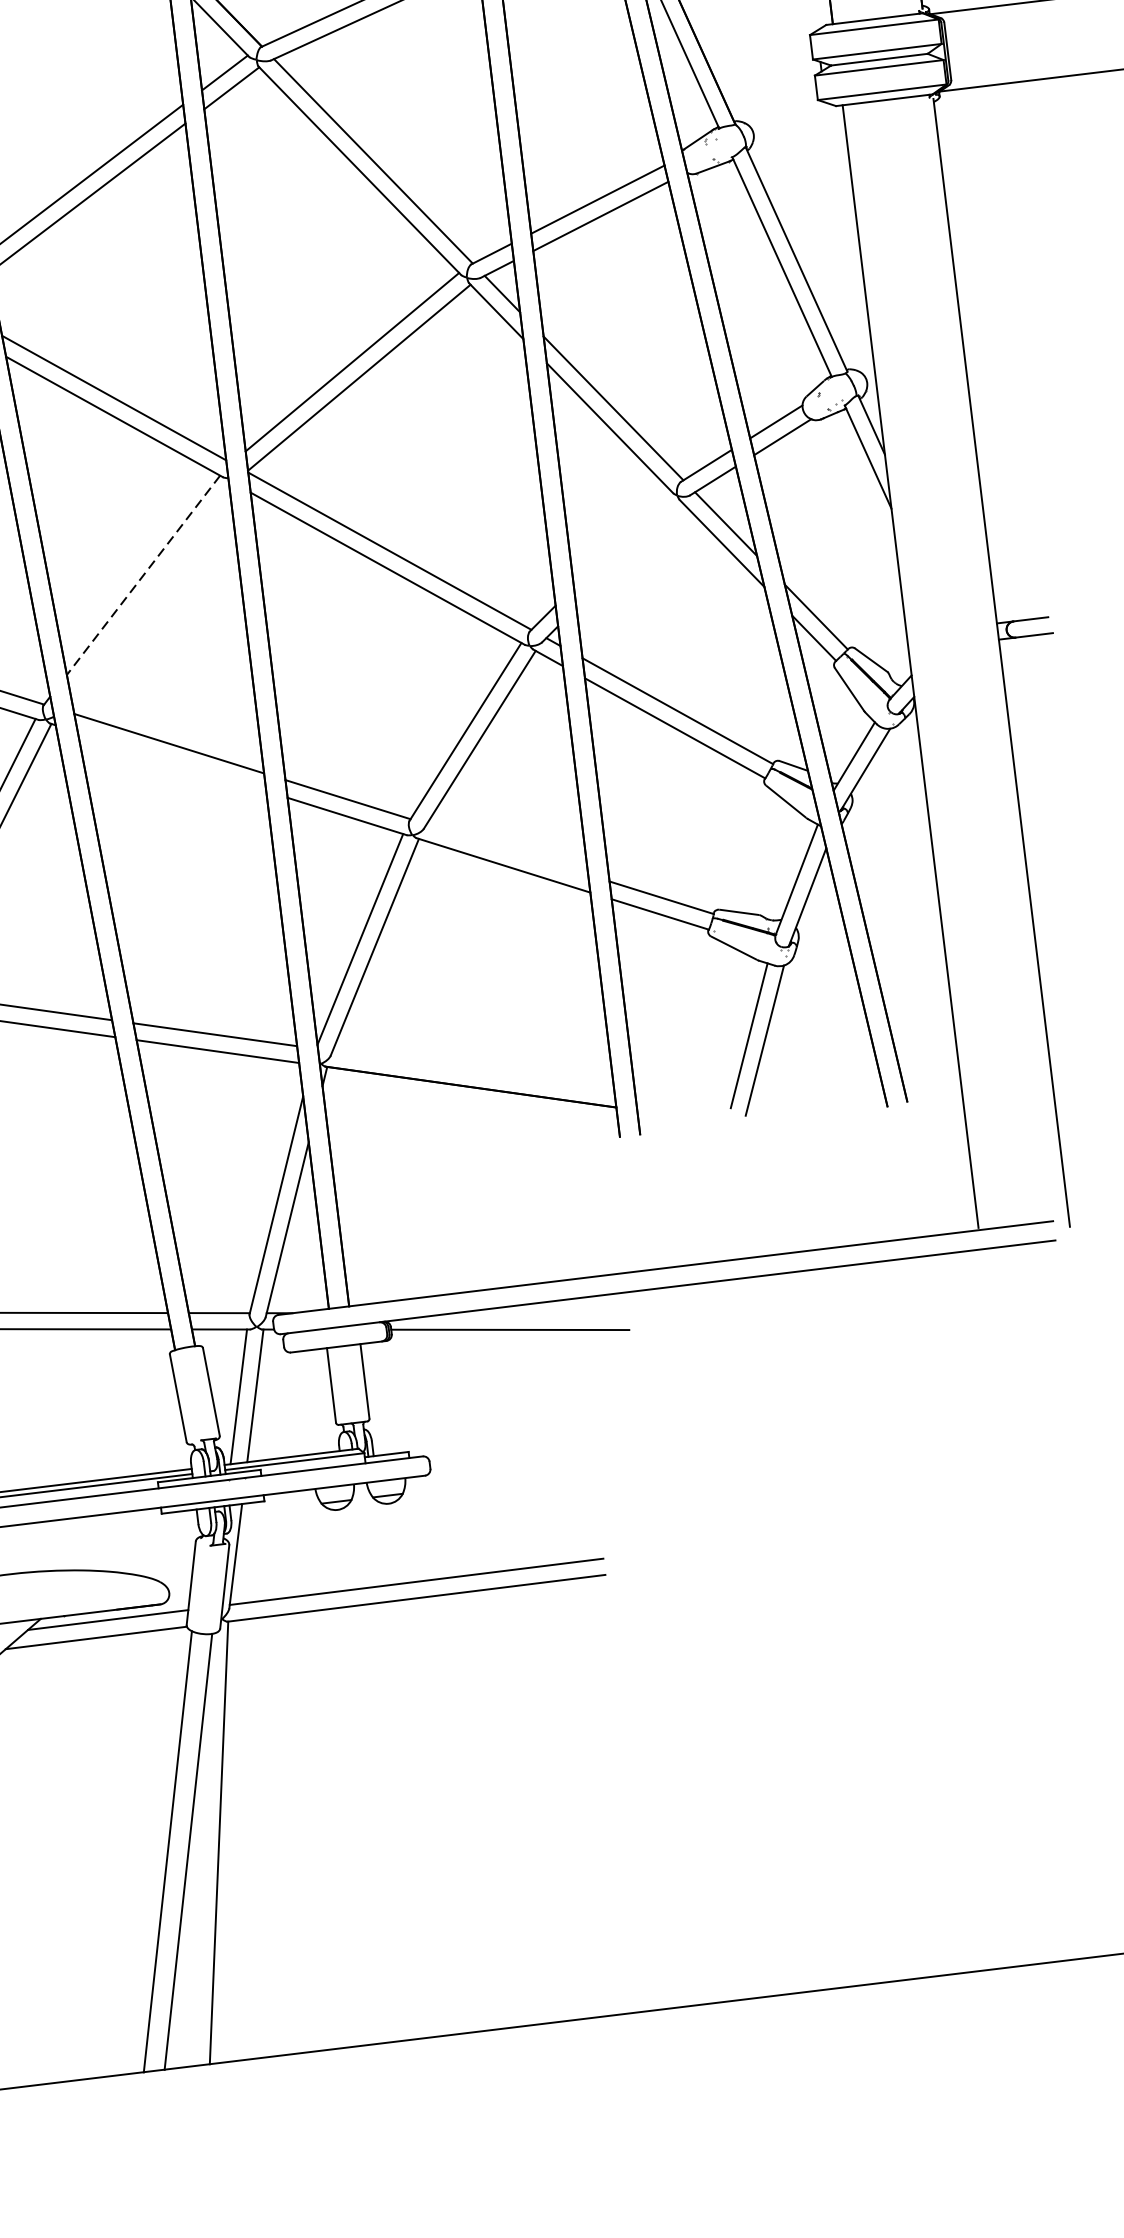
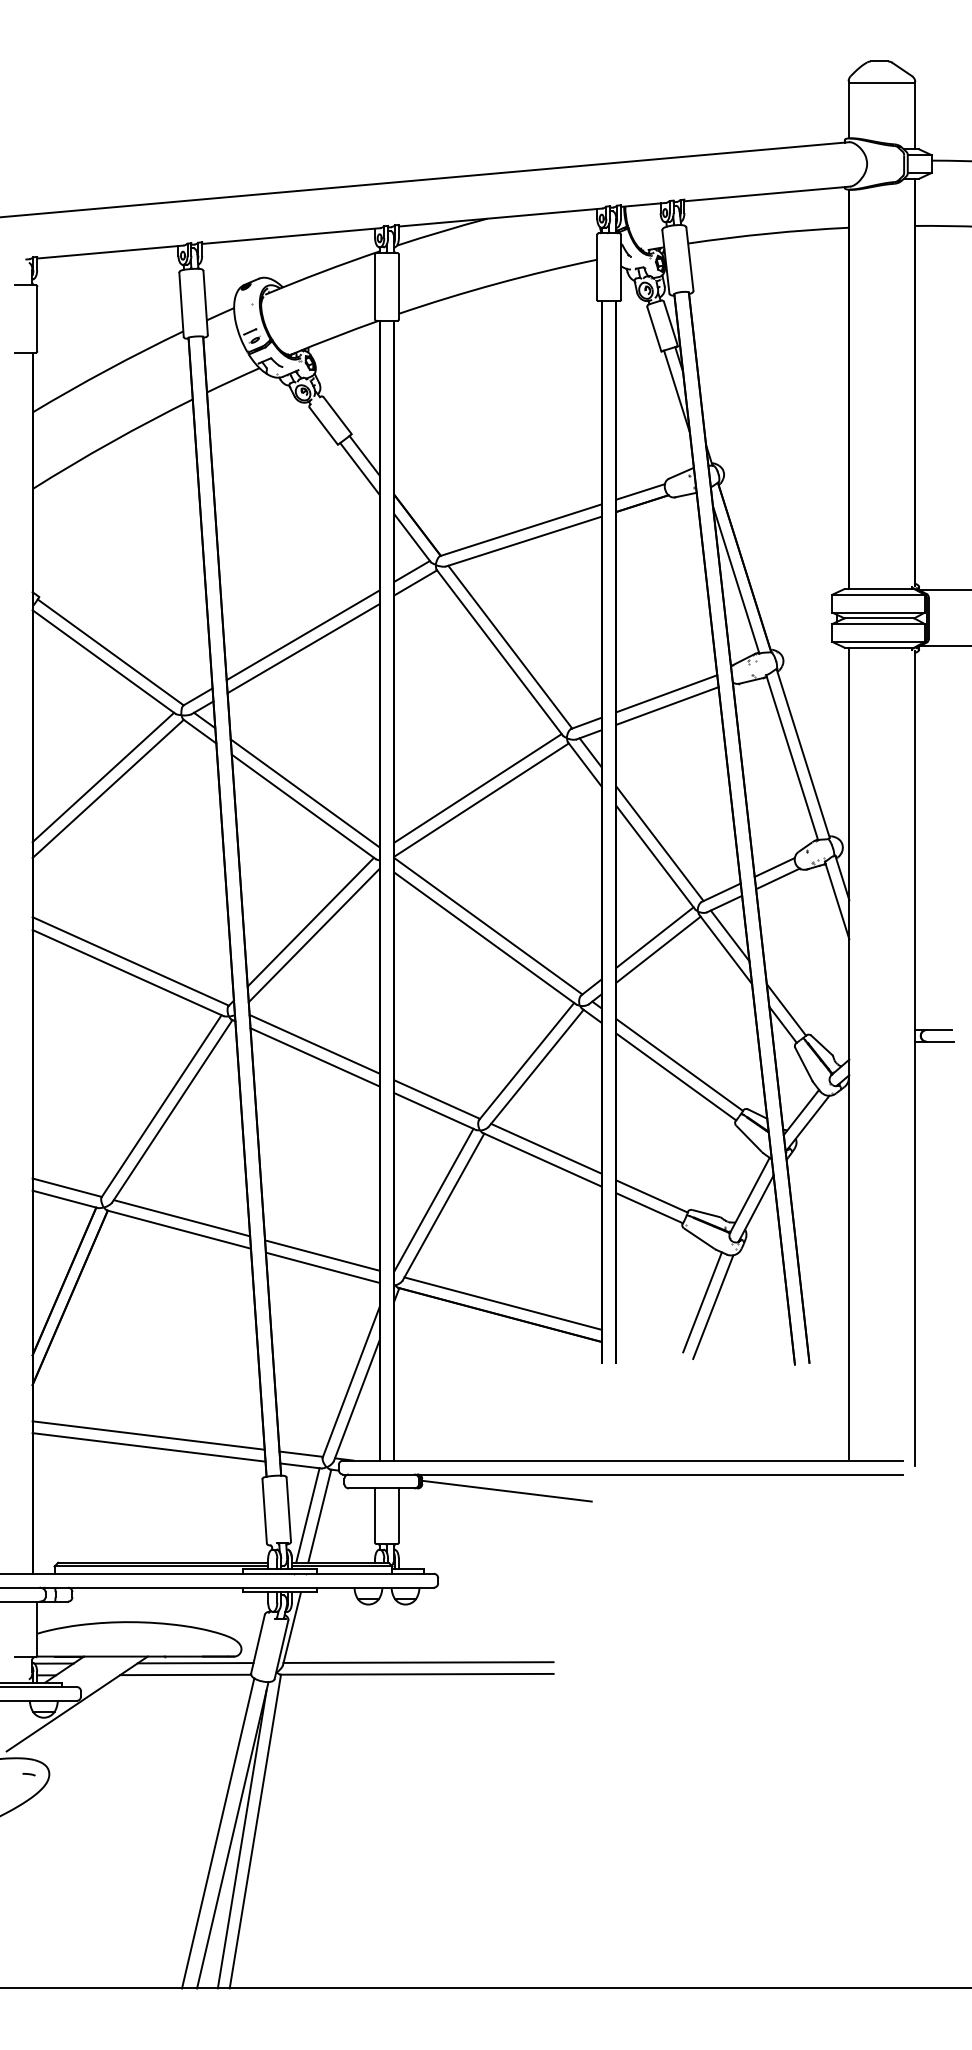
line: (621, 538) -> (654, 937), added
line: (629, 554) -> (658, 949), added
line: (143, 575) -> (310, 922), dashed -> solid
line: (149, 593) -> (313, 935), added
line: (171, 761) -> (314, 1057), added
line: (507, 849) -> (546, 1148), added
line: (472, 1070) -> (502, 1303), added
line: (201, 1856) -> (241, 1839), added

